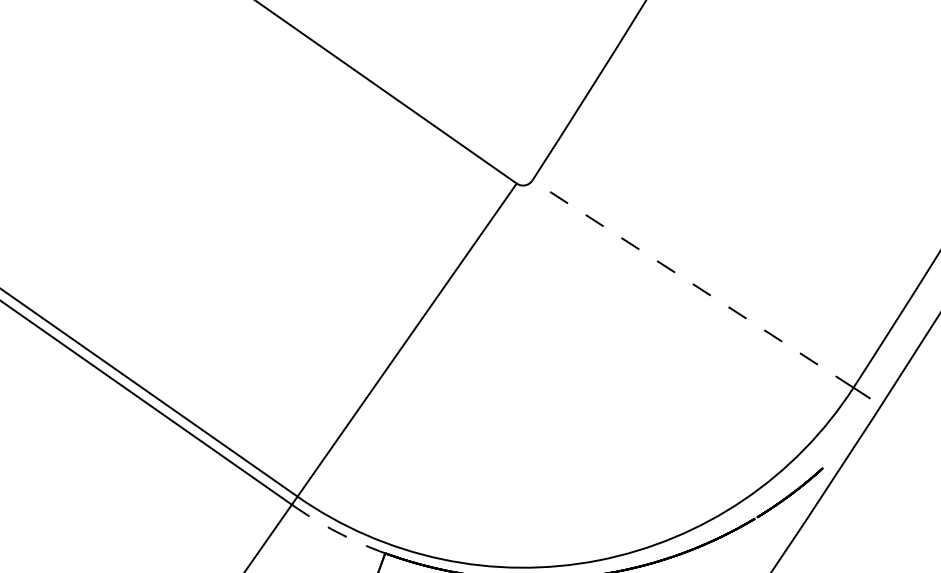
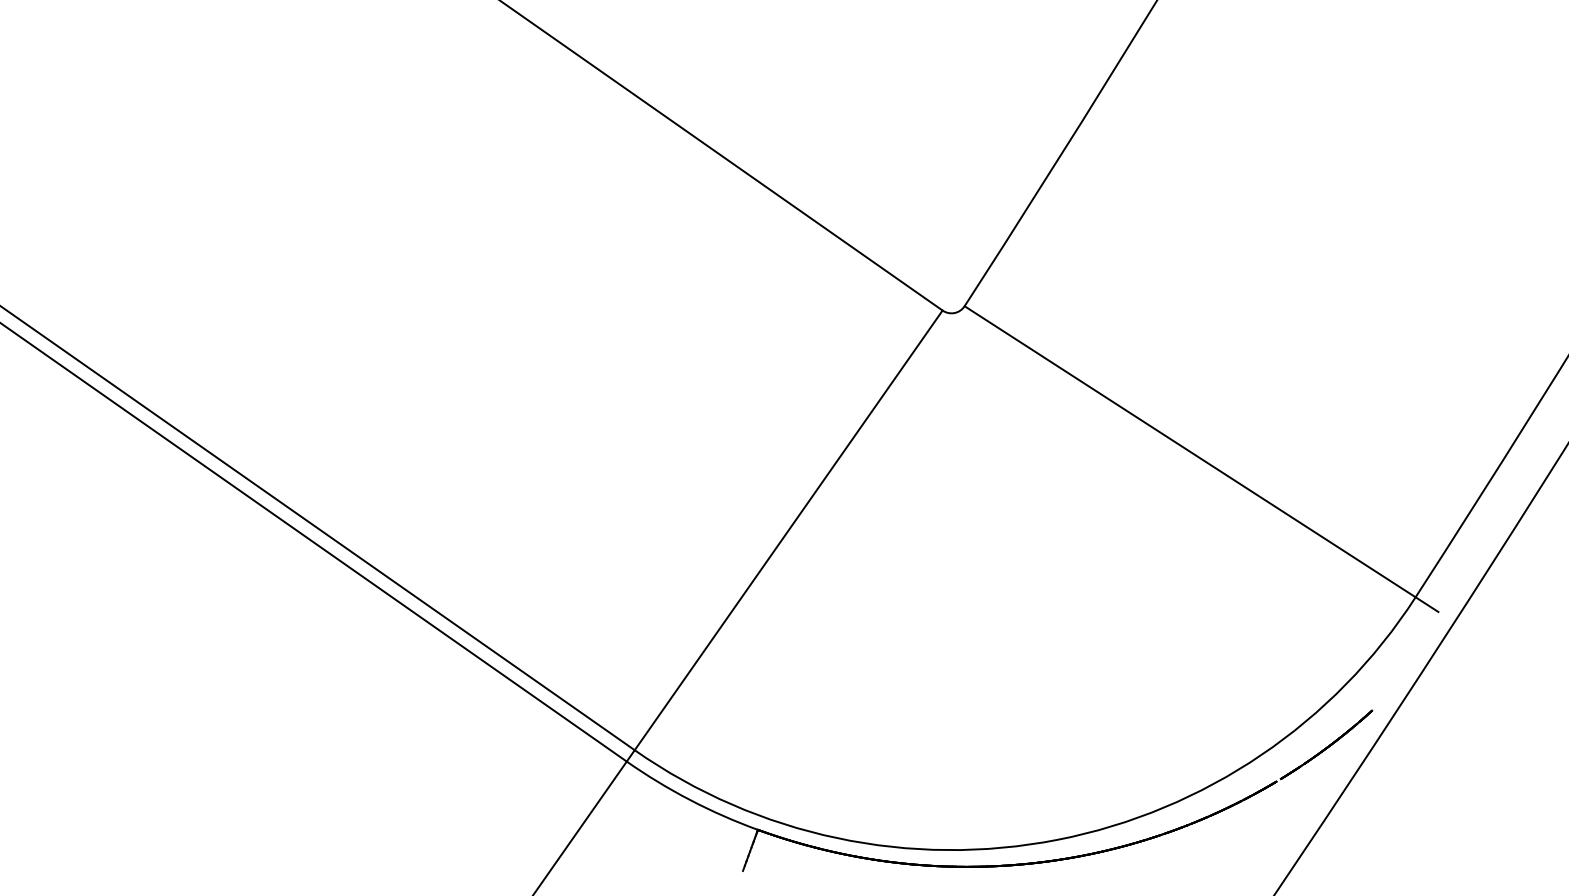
line: (692, 283) -> (1189, 451), dashed -> solid
arc: (337, 532) -> (690, 800), dashed -> solid

